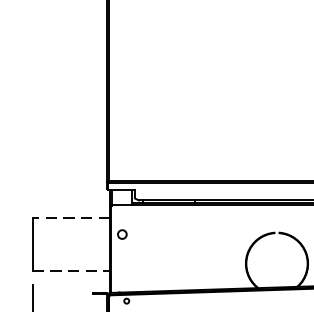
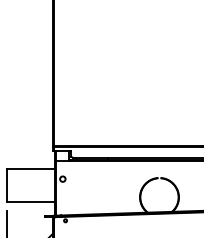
line: (70, 217) -> (30, 168), dashed -> solid
line: (72, 270) -> (31, 201), dashed -> solid

